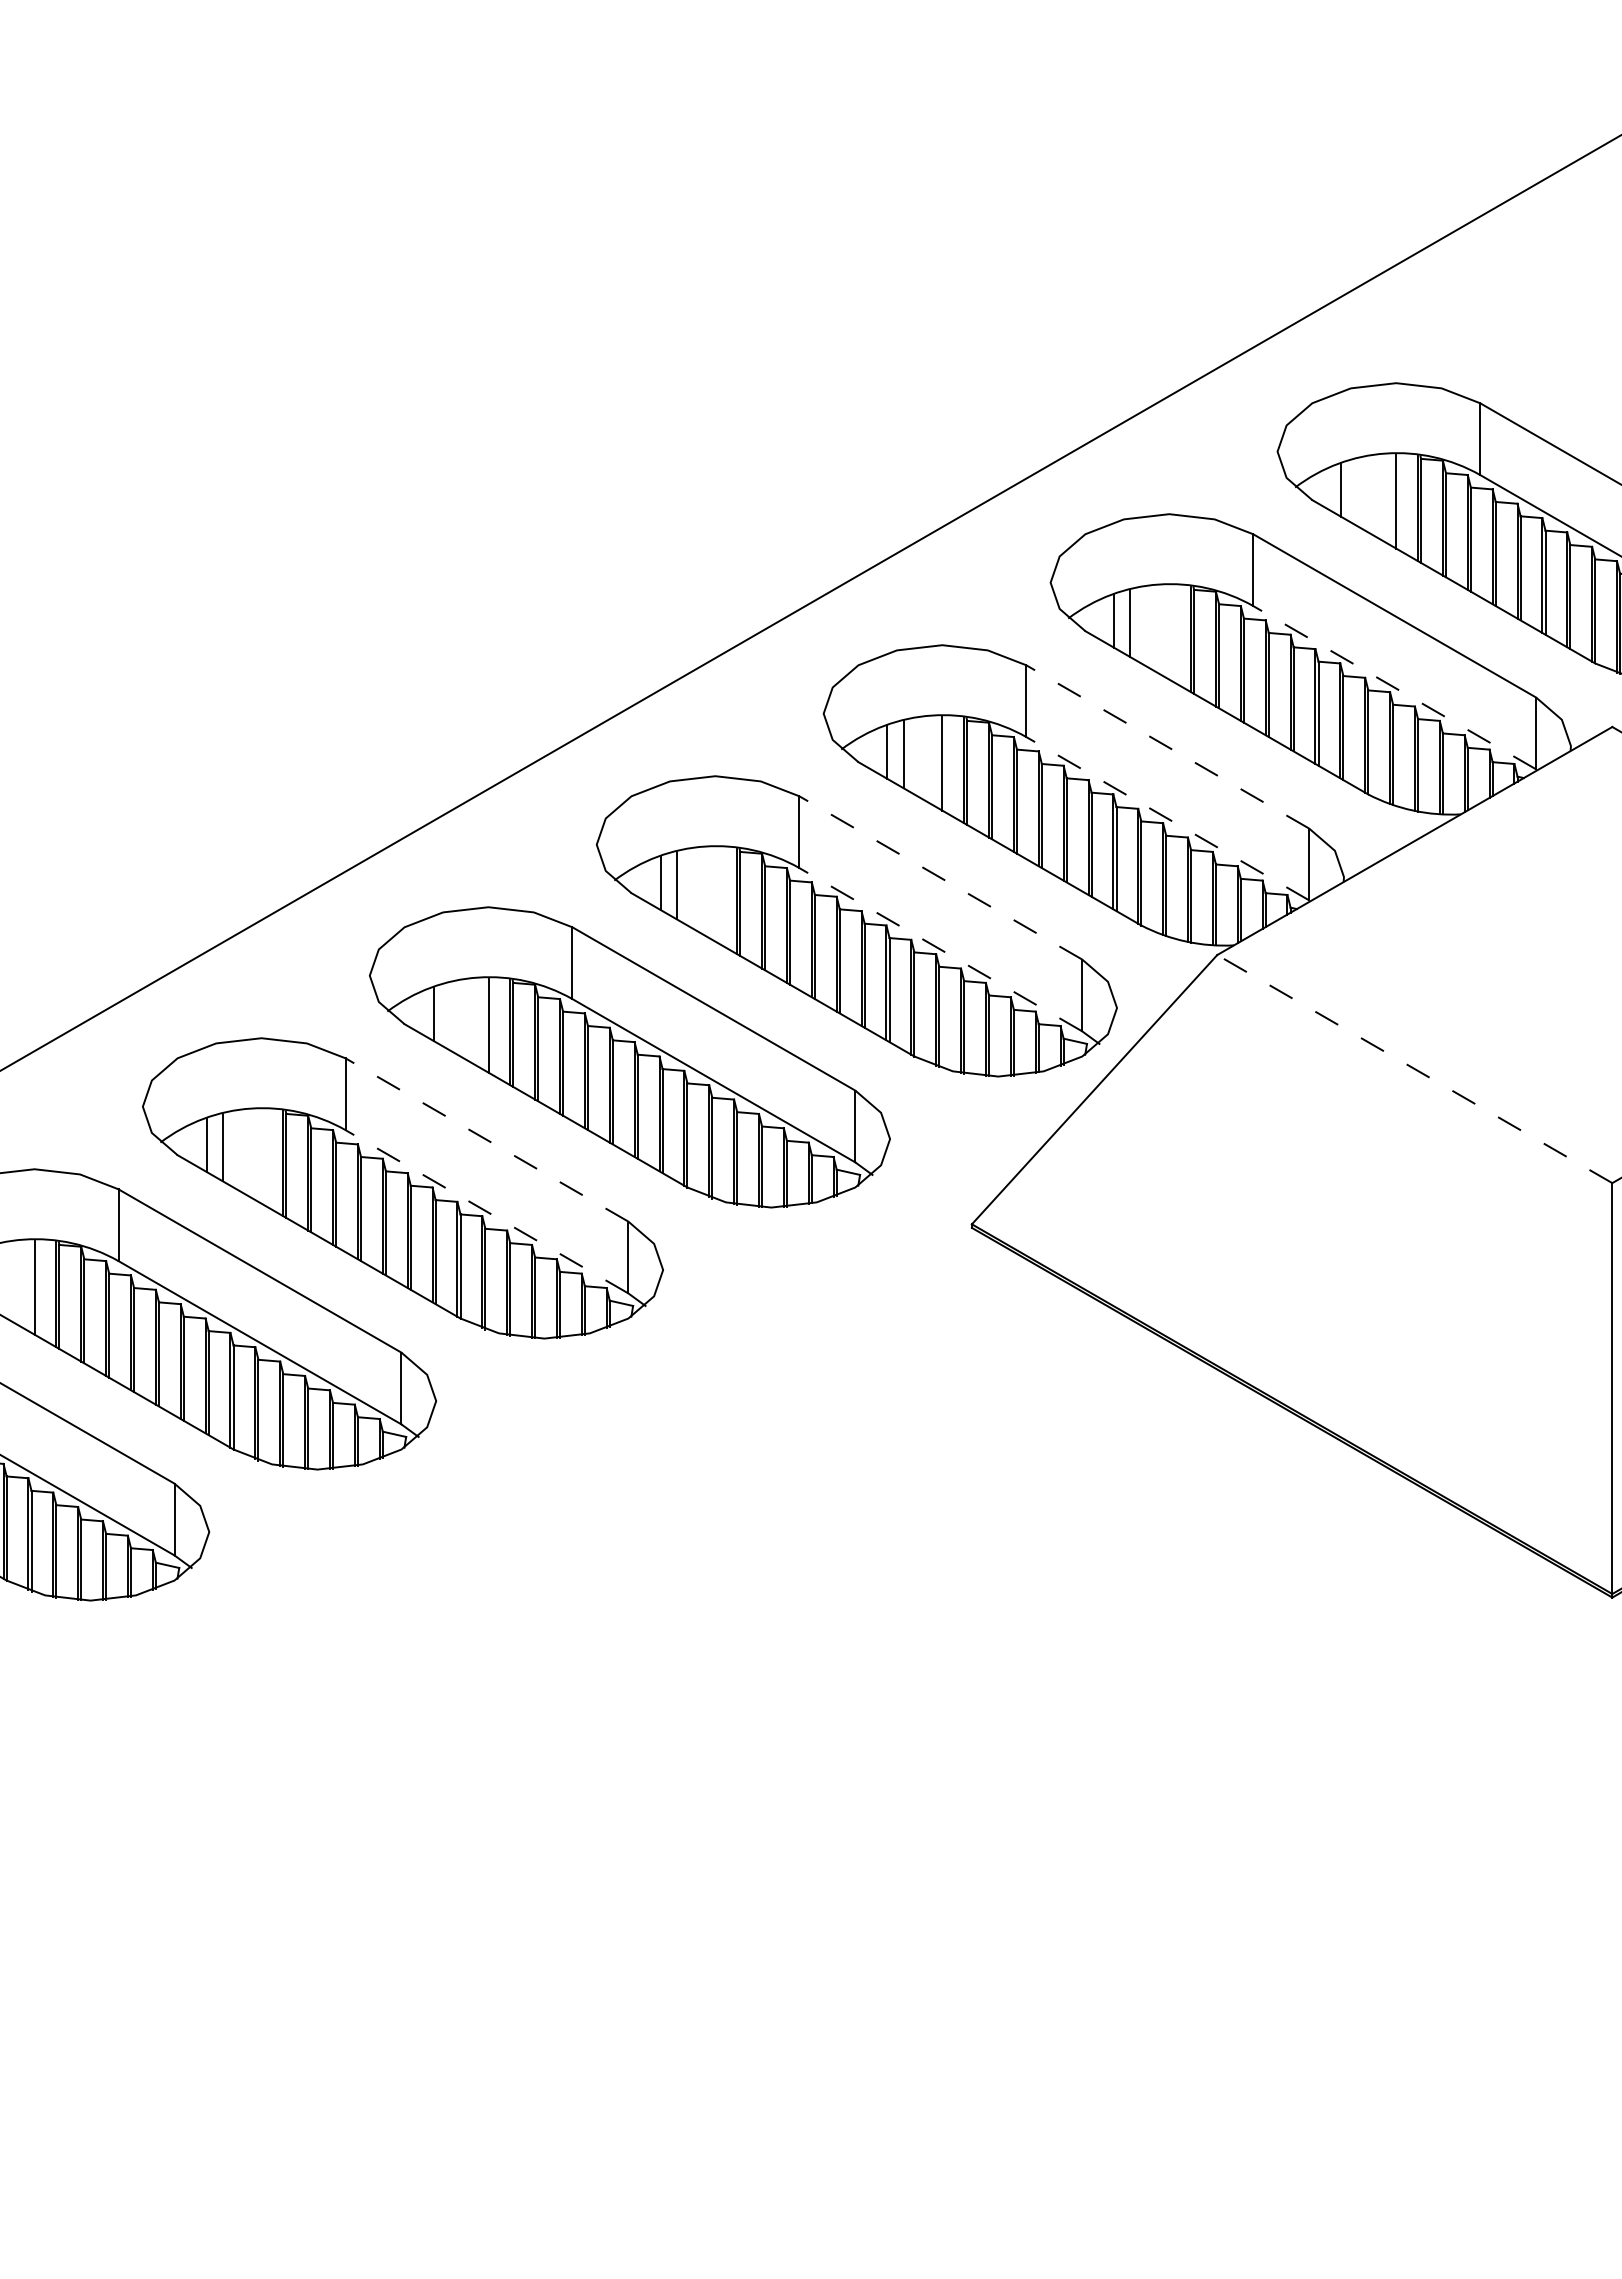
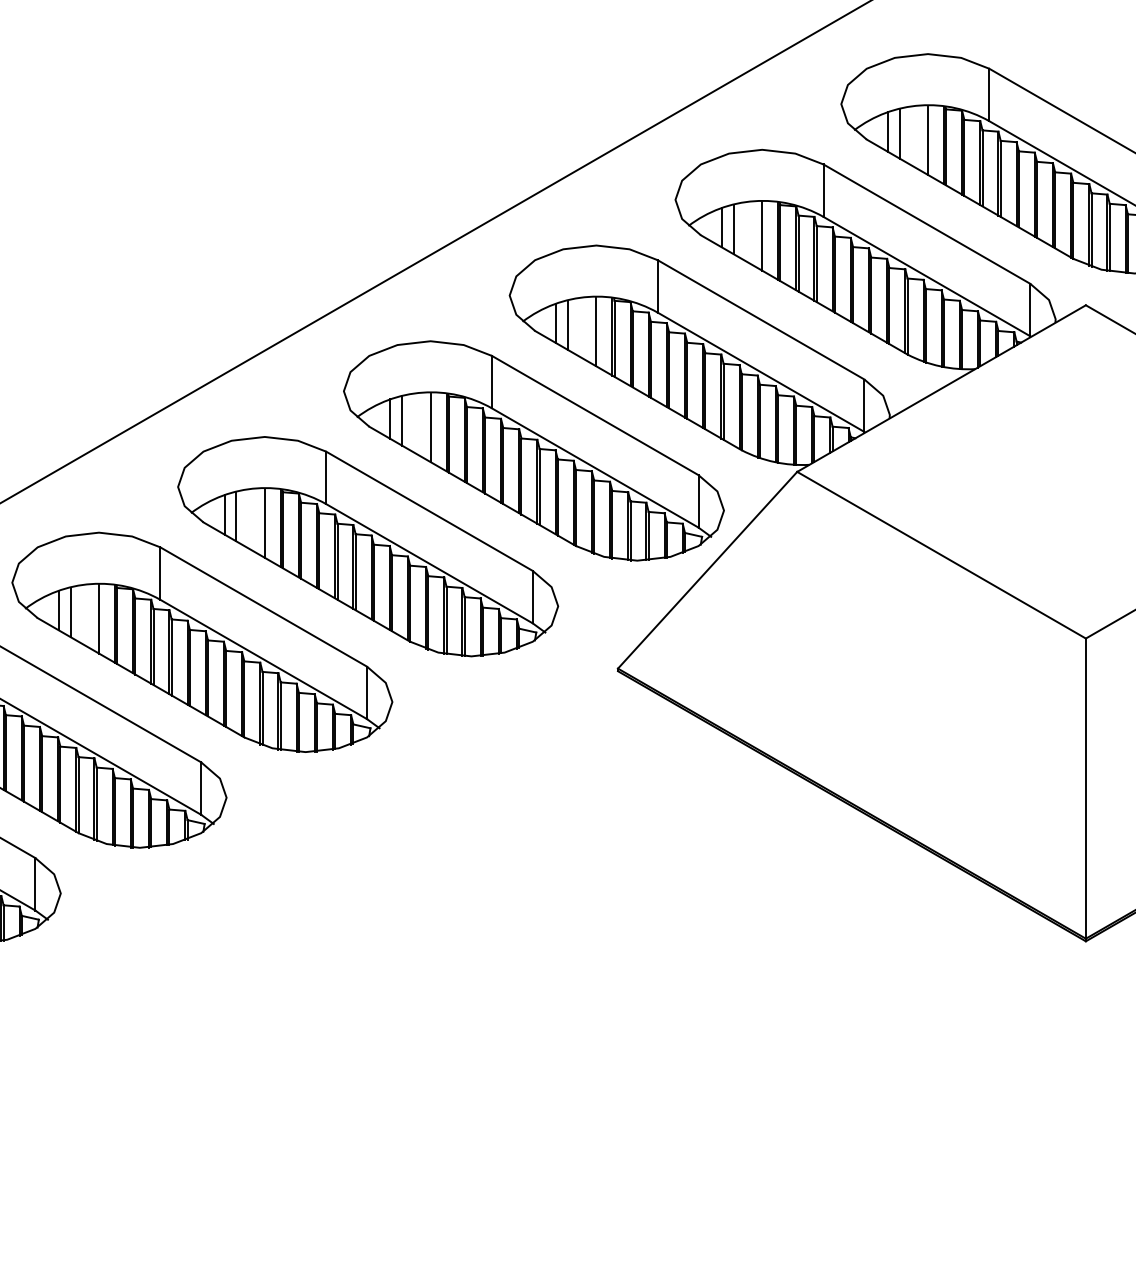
line: (1357, 492) -> (899, 133), added
line: (1169, 632) -> (762, 236), added
line: (1394, 687) -> (926, 276), dashed -> solid
line: (1167, 746) -> (760, 319), dashed -> solid
line: (1167, 818) -> (760, 372), dashed -> solid
line: (940, 877) -> (595, 415), dashed -> solid
line: (715, 894) -> (430, 427), added
line: (940, 949) -> (595, 467), dashed -> solid
line: (449, 1016) -> (236, 516), added
line: (1414, 1068) -> (941, 554), dashed -> solid
line: (486, 1139) -> (263, 606), dashed -> solid
line: (261, 1156) -> (98, 619), added
line: (486, 1211) -> (263, 659), dashed -> solid

